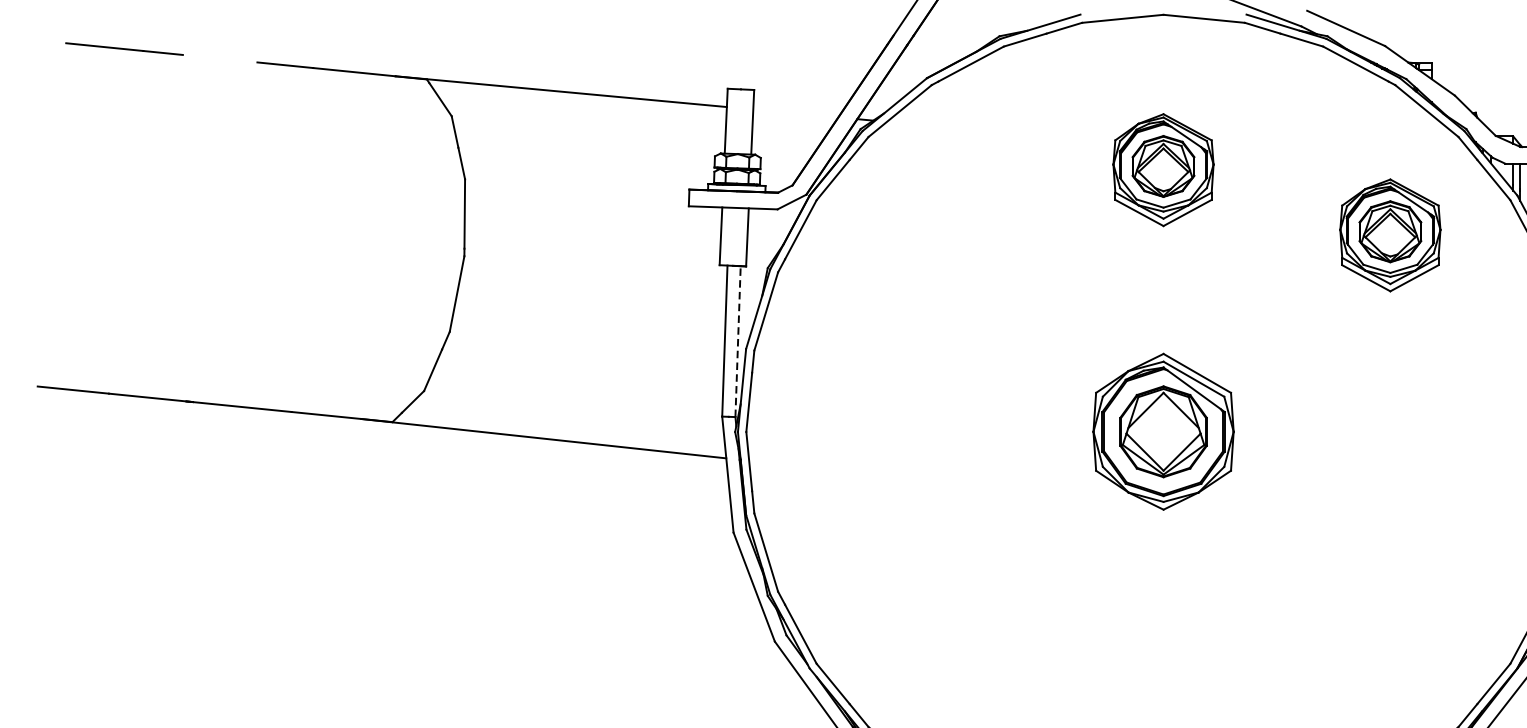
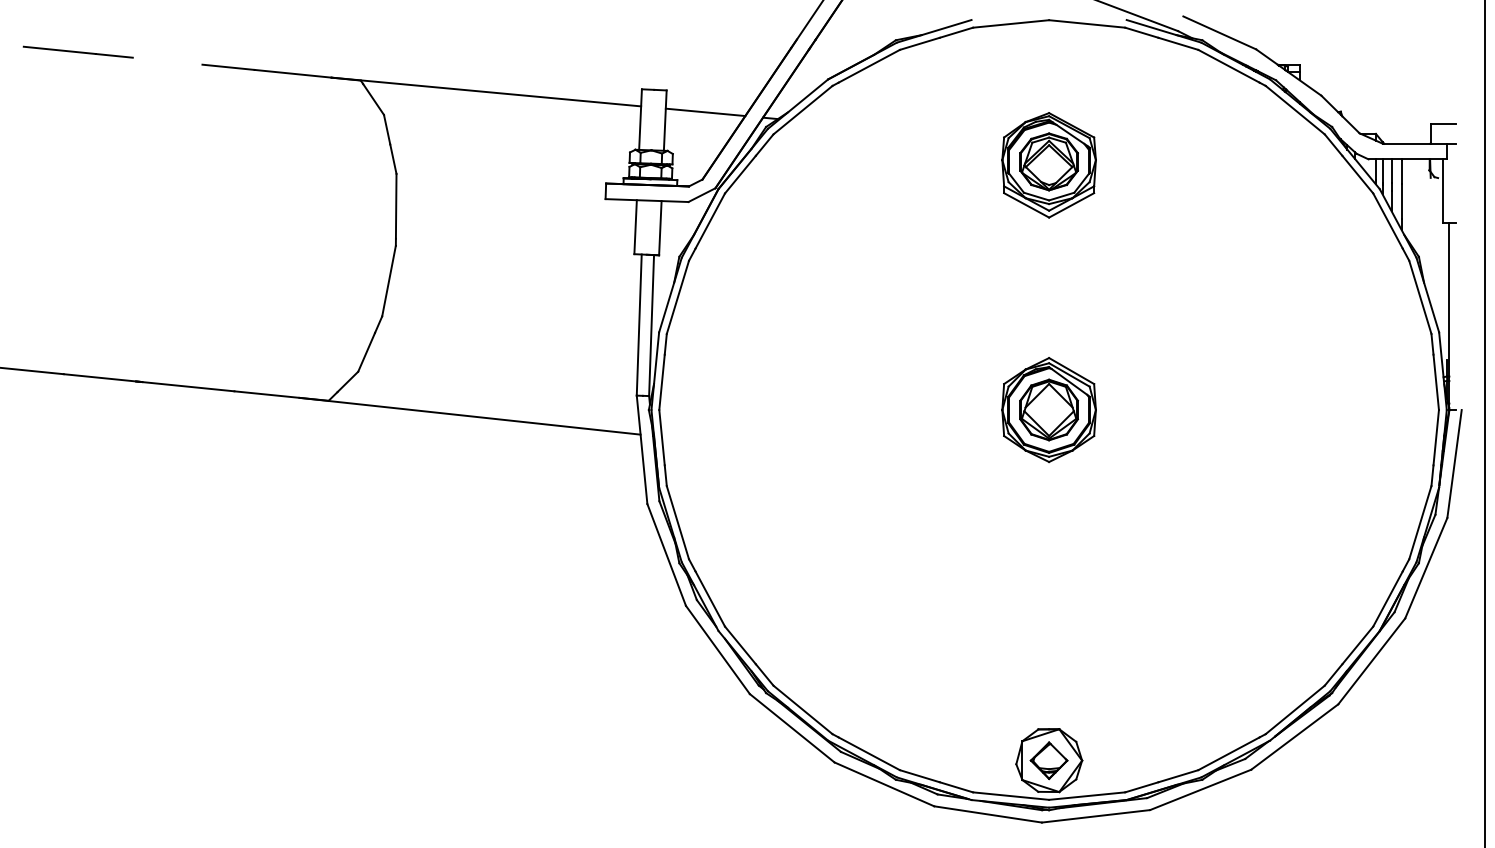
line: (795, 113) -> (705, 112), added
part: (1389, 235) -> (1260, 226), removed
line: (737, 341) -> (651, 325), dashed -> solid
part: (1162, 432) -> (1048, 410), size x0.71

